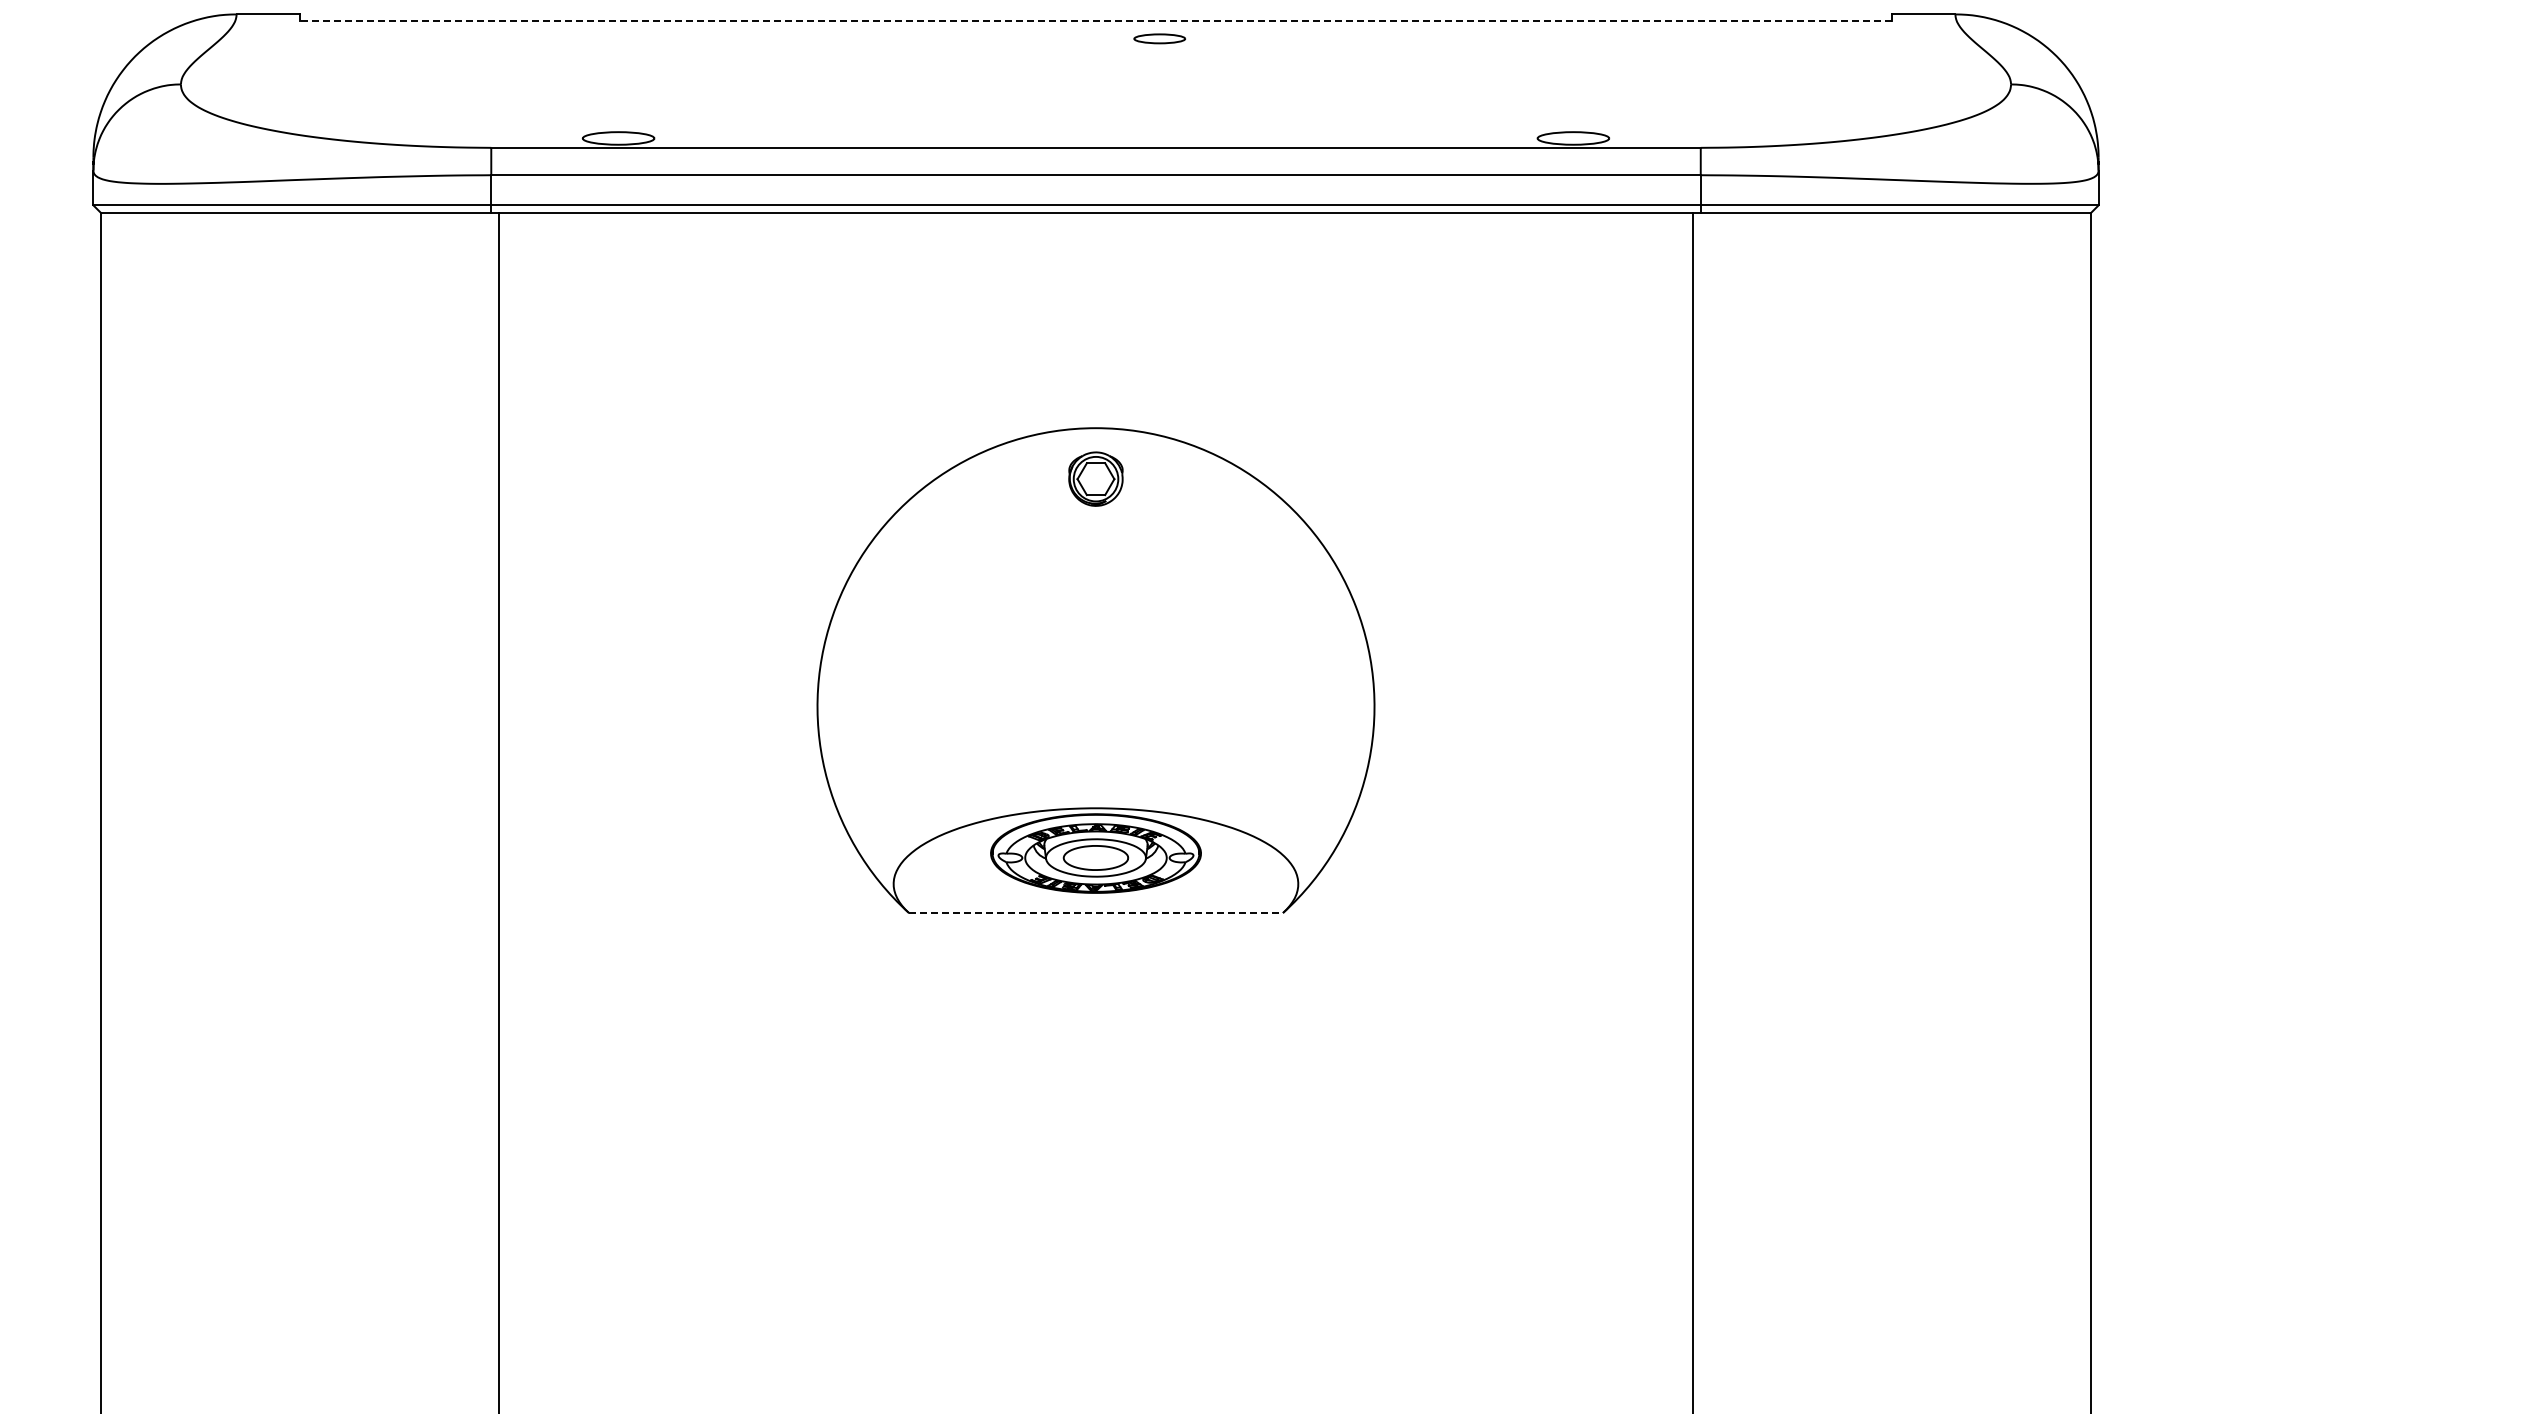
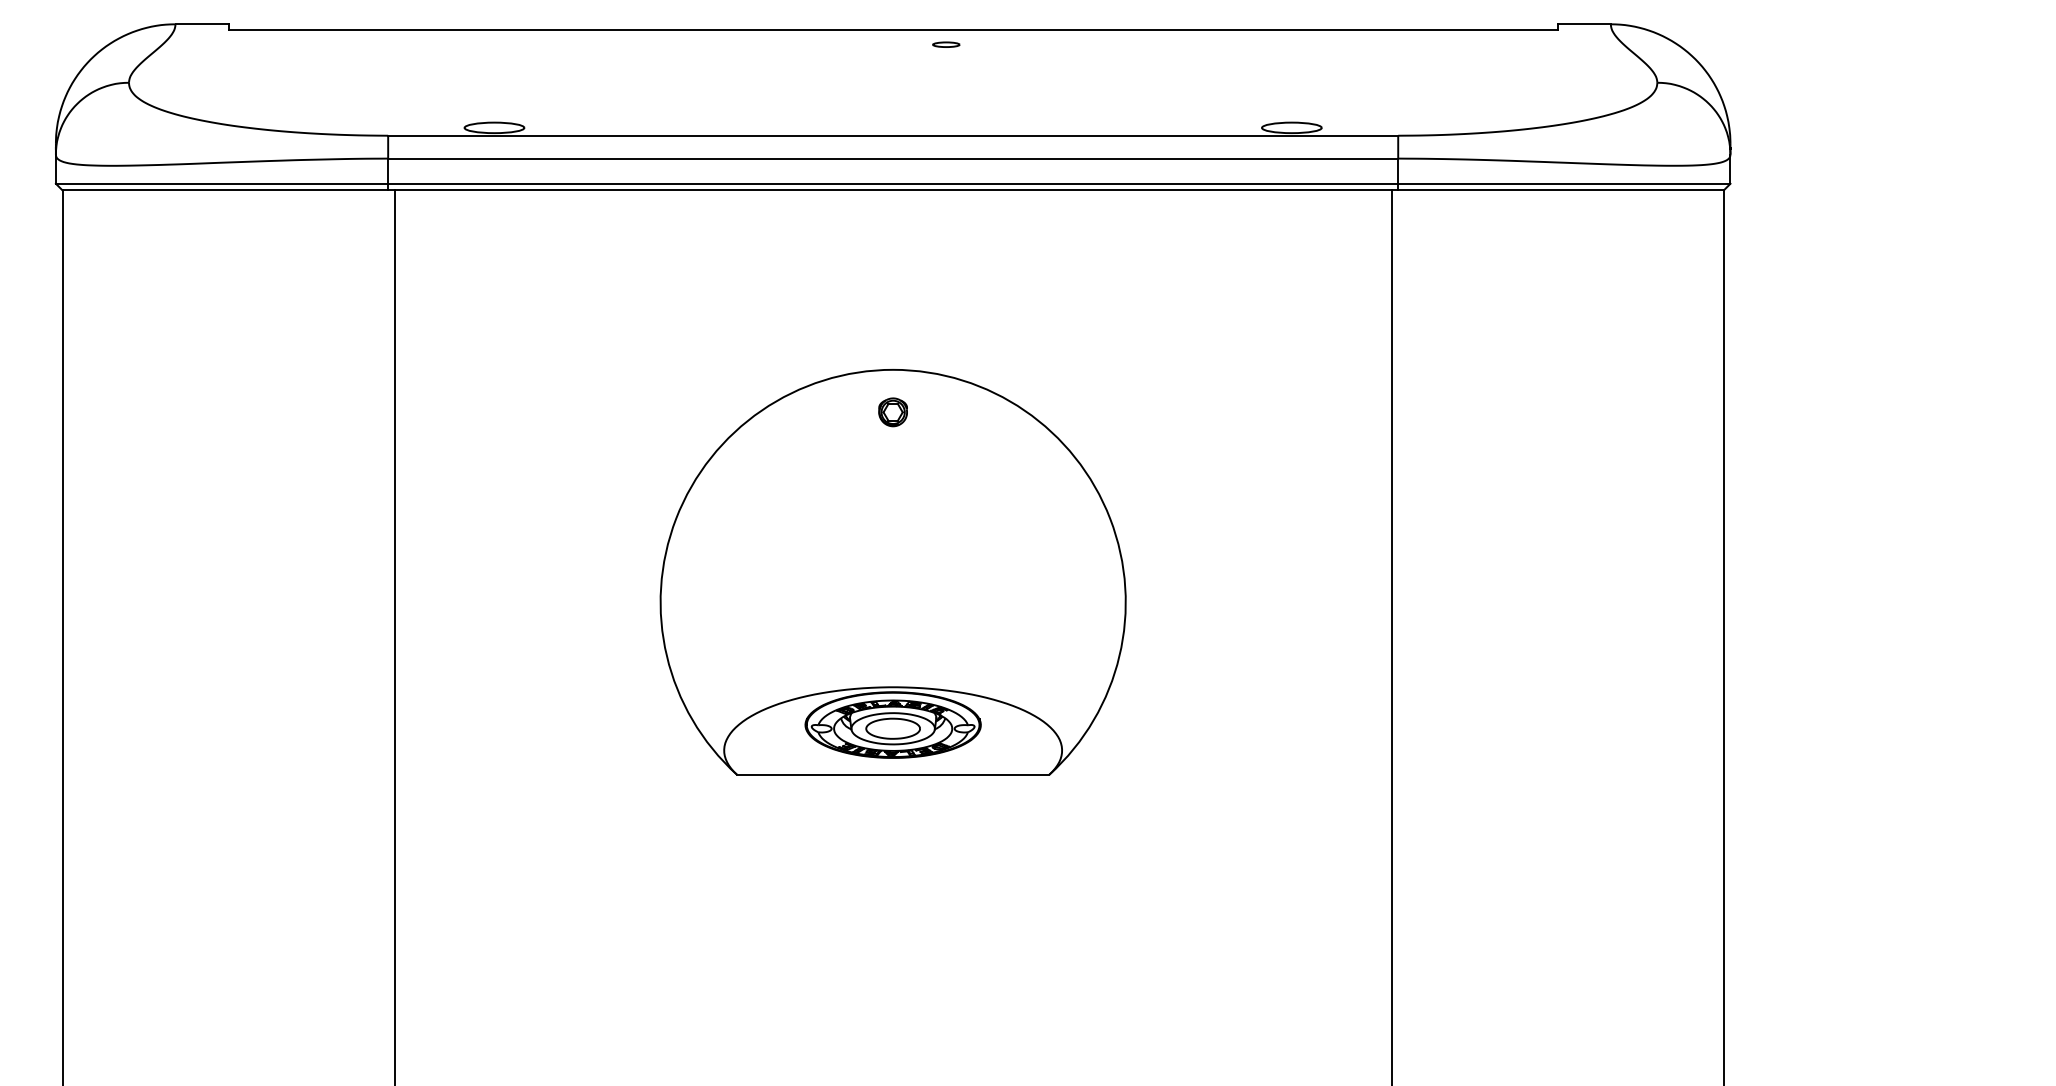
line: (1096, 20) -> (893, 29), dashed -> solid
part: (1159, 38) -> (946, 44), size x0.62
part: (1095, 478) -> (892, 411), size x0.62
line: (1096, 913) -> (893, 775), dashed -> solid

